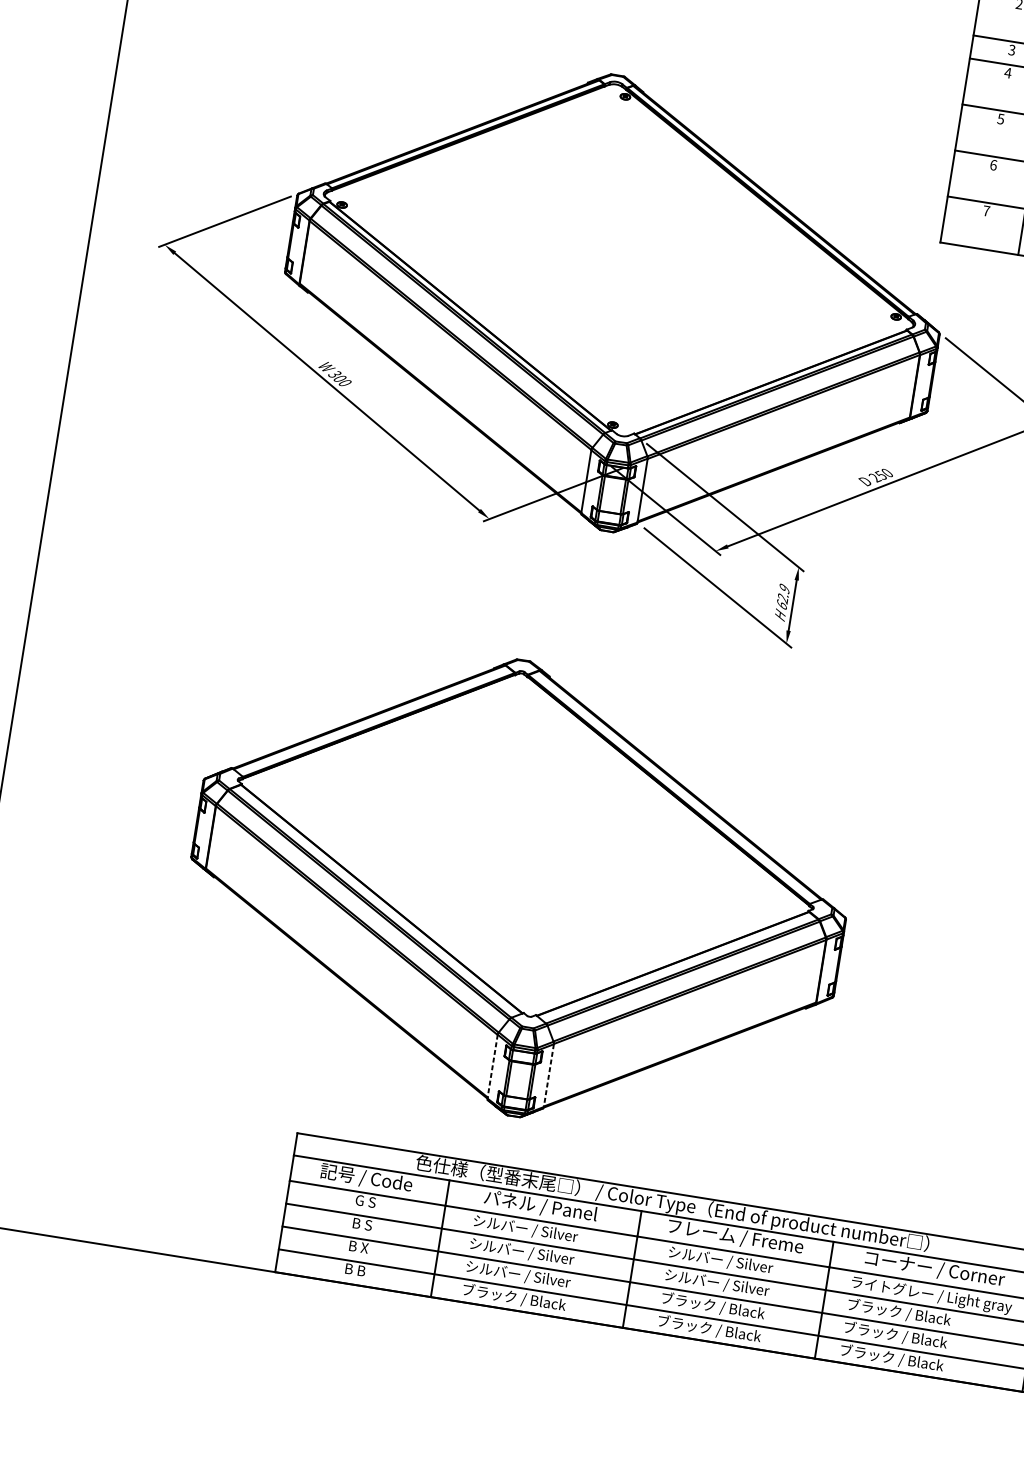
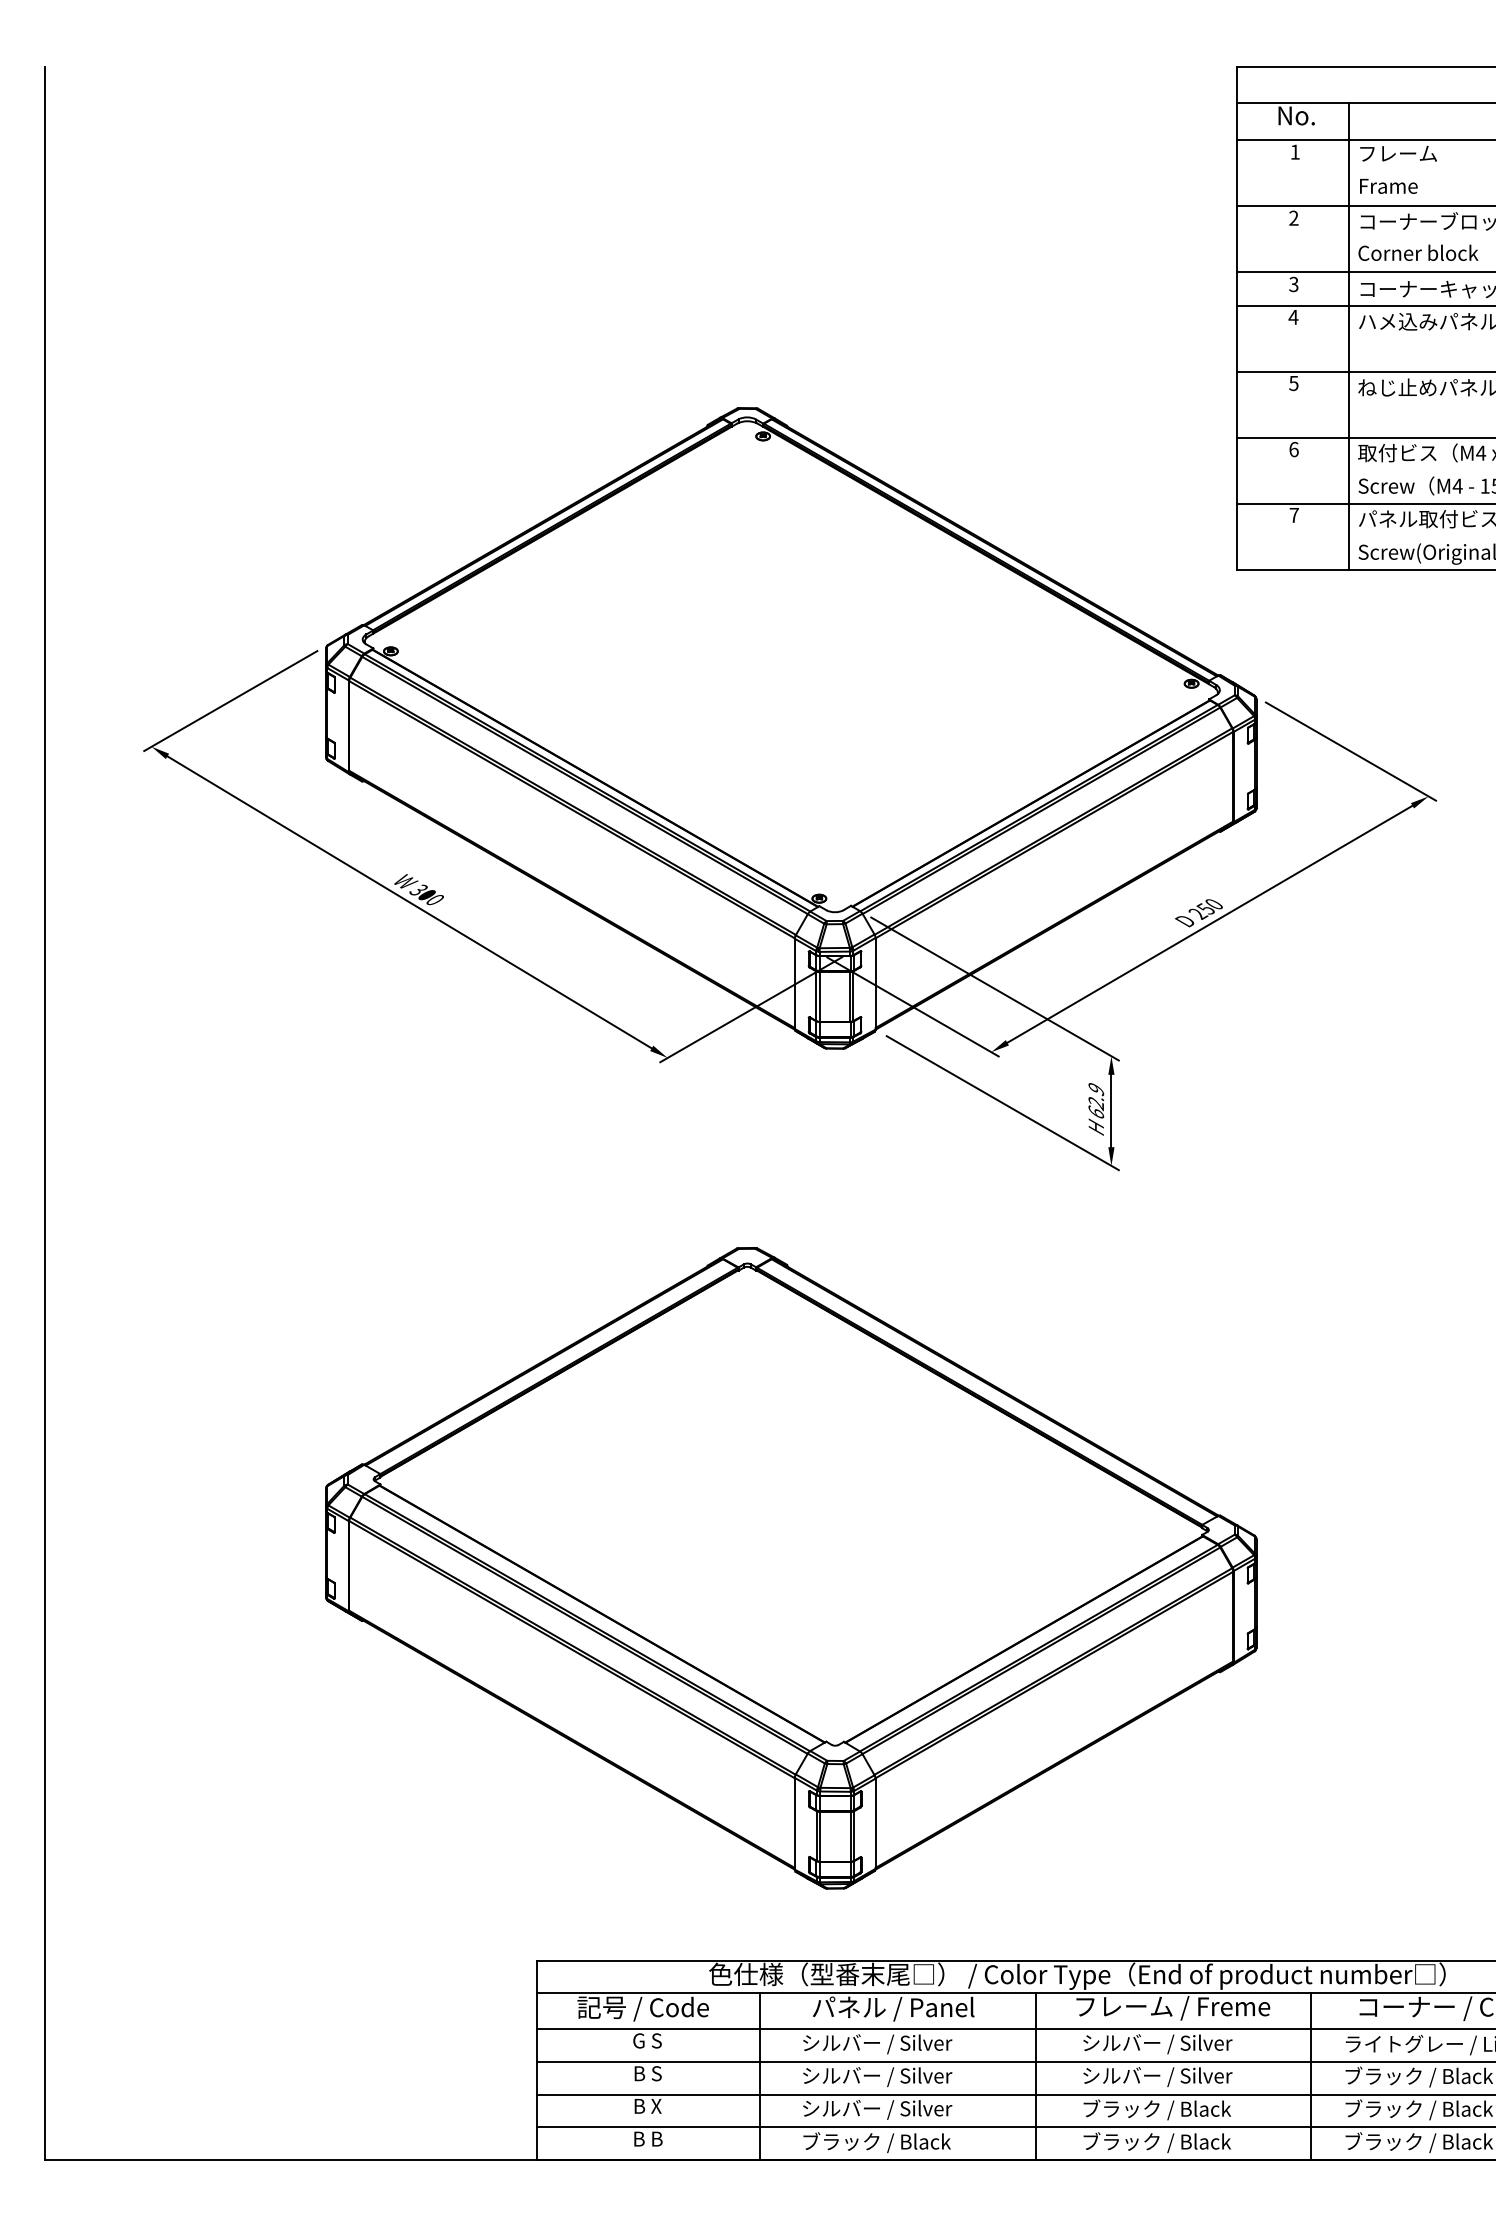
line: (492, 1066) -> (794, 1823), dashed -> solid
line: (548, 1076) -> (875, 1824), dashed -> solid

